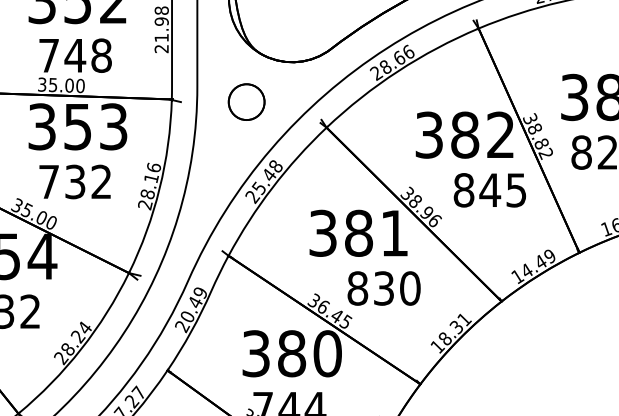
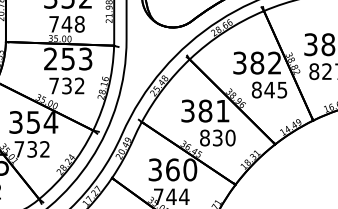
circle: (246, 101) -> (150, 46), removed
text: (41, 127) -> (50, 59), 353 -> 253
text: (291, 352) -> (172, 169), 380 -> 360

